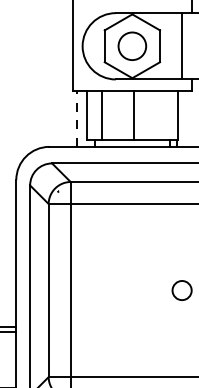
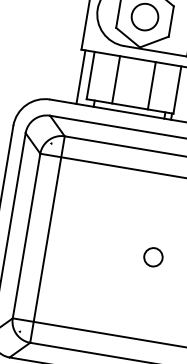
line: (101, 115) -> (116, 79), moved
line: (134, 115) -> (152, 85), moved
line: (77, 118) -> (81, 77), dashed -> solid

